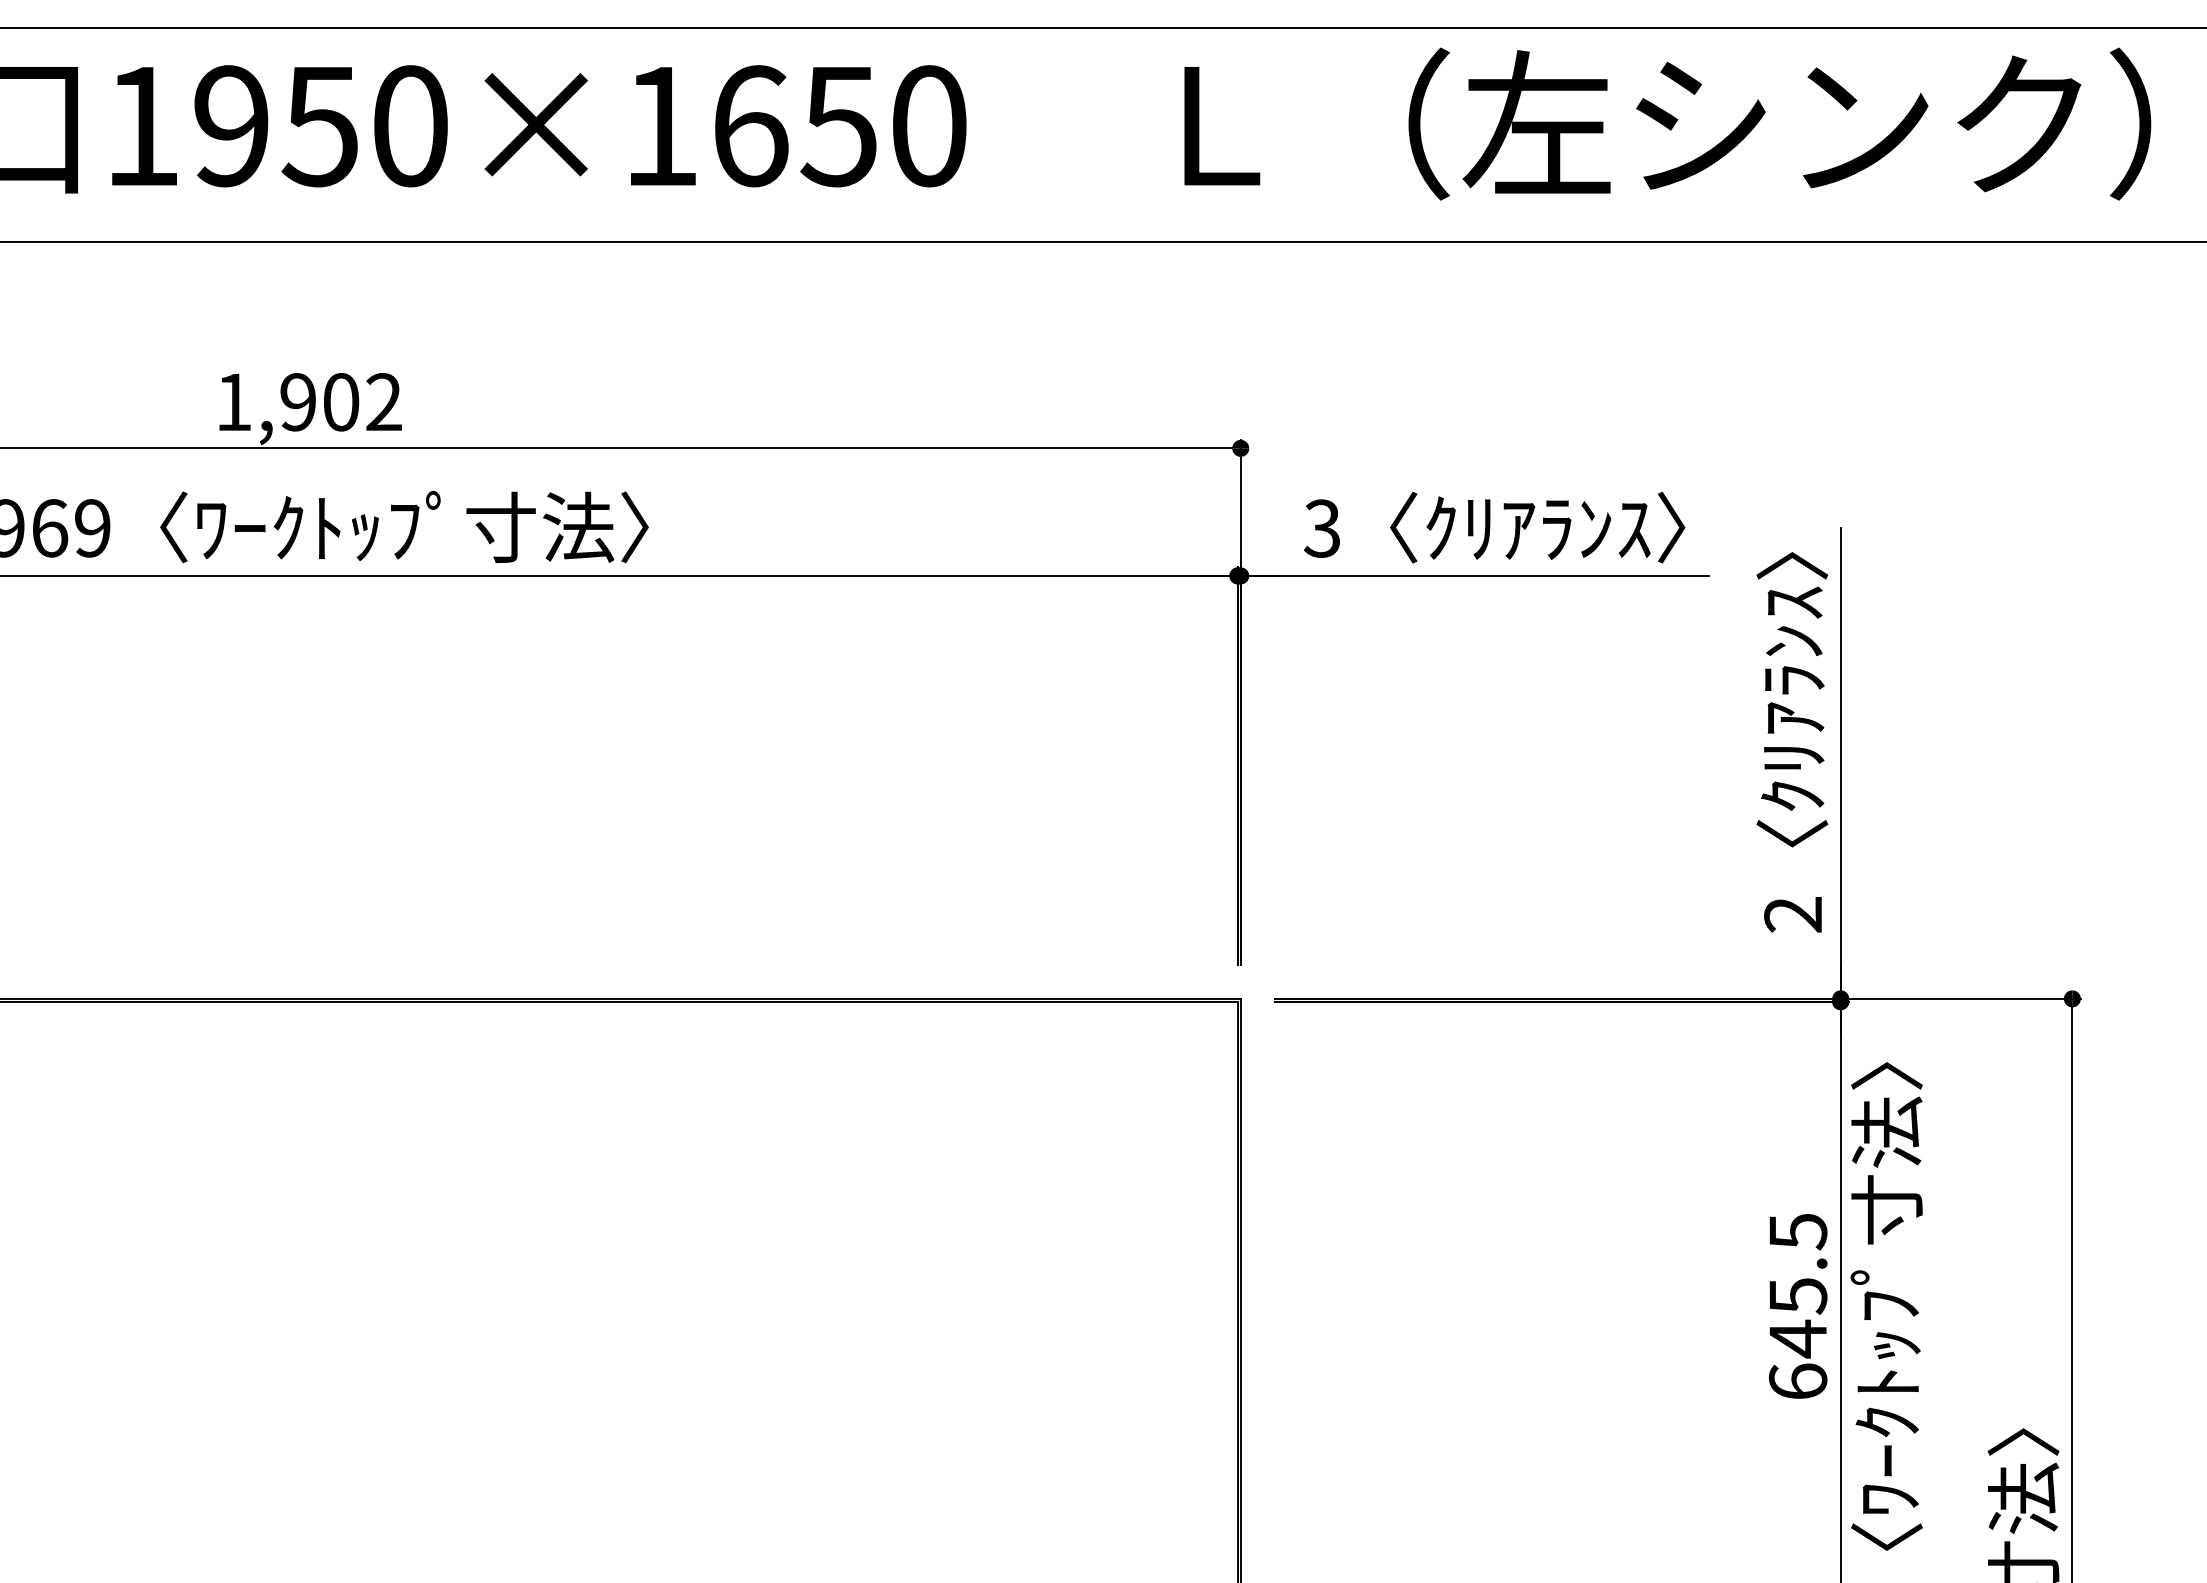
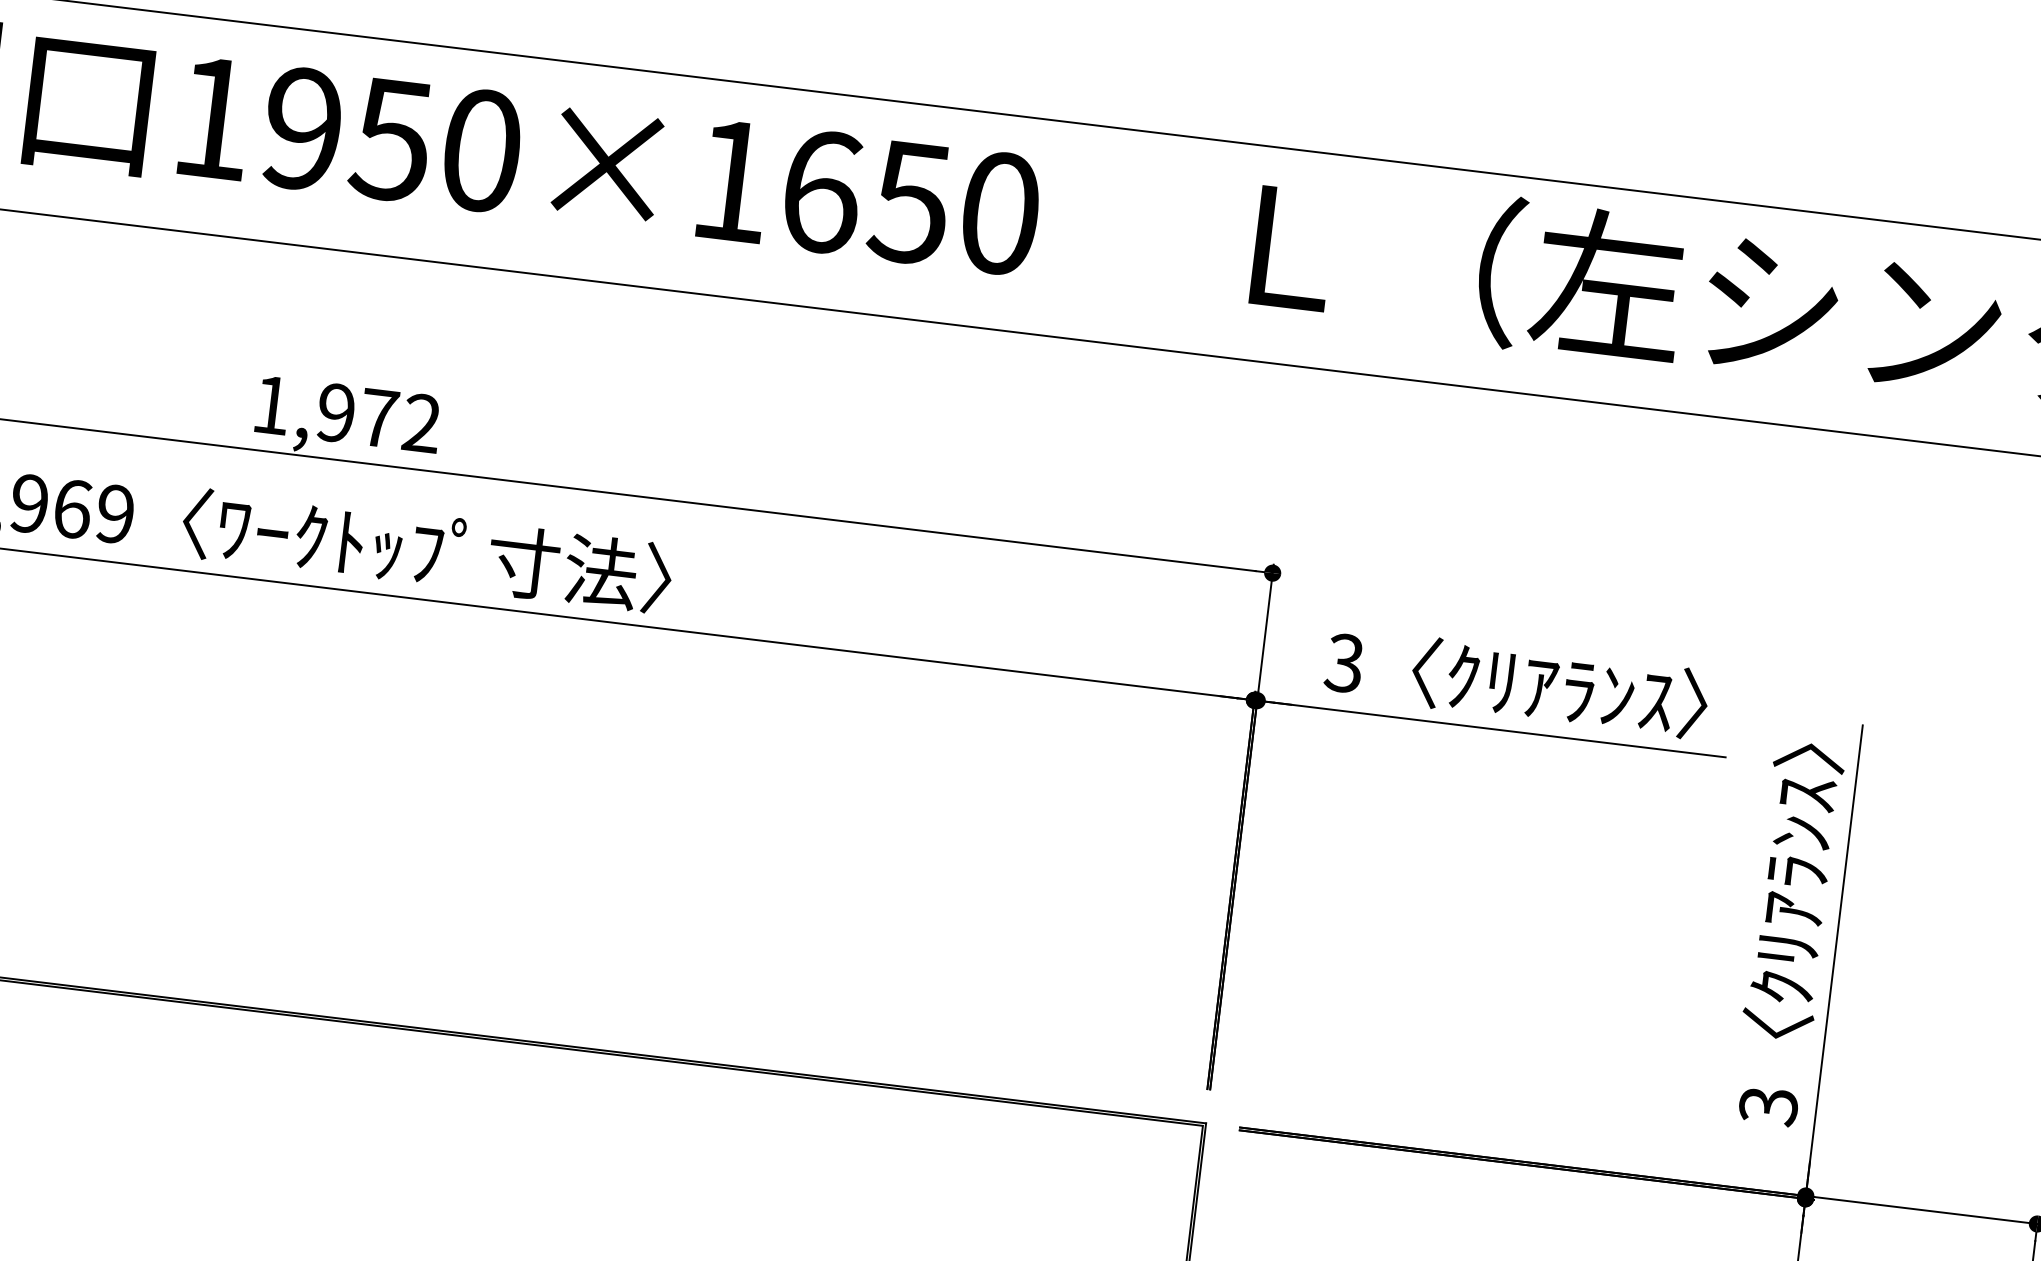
text: (341, 402) -> (379, 418), 1,902 -> 1,972
text: (1793, 915) -> (1768, 1106), 2 -> 3

